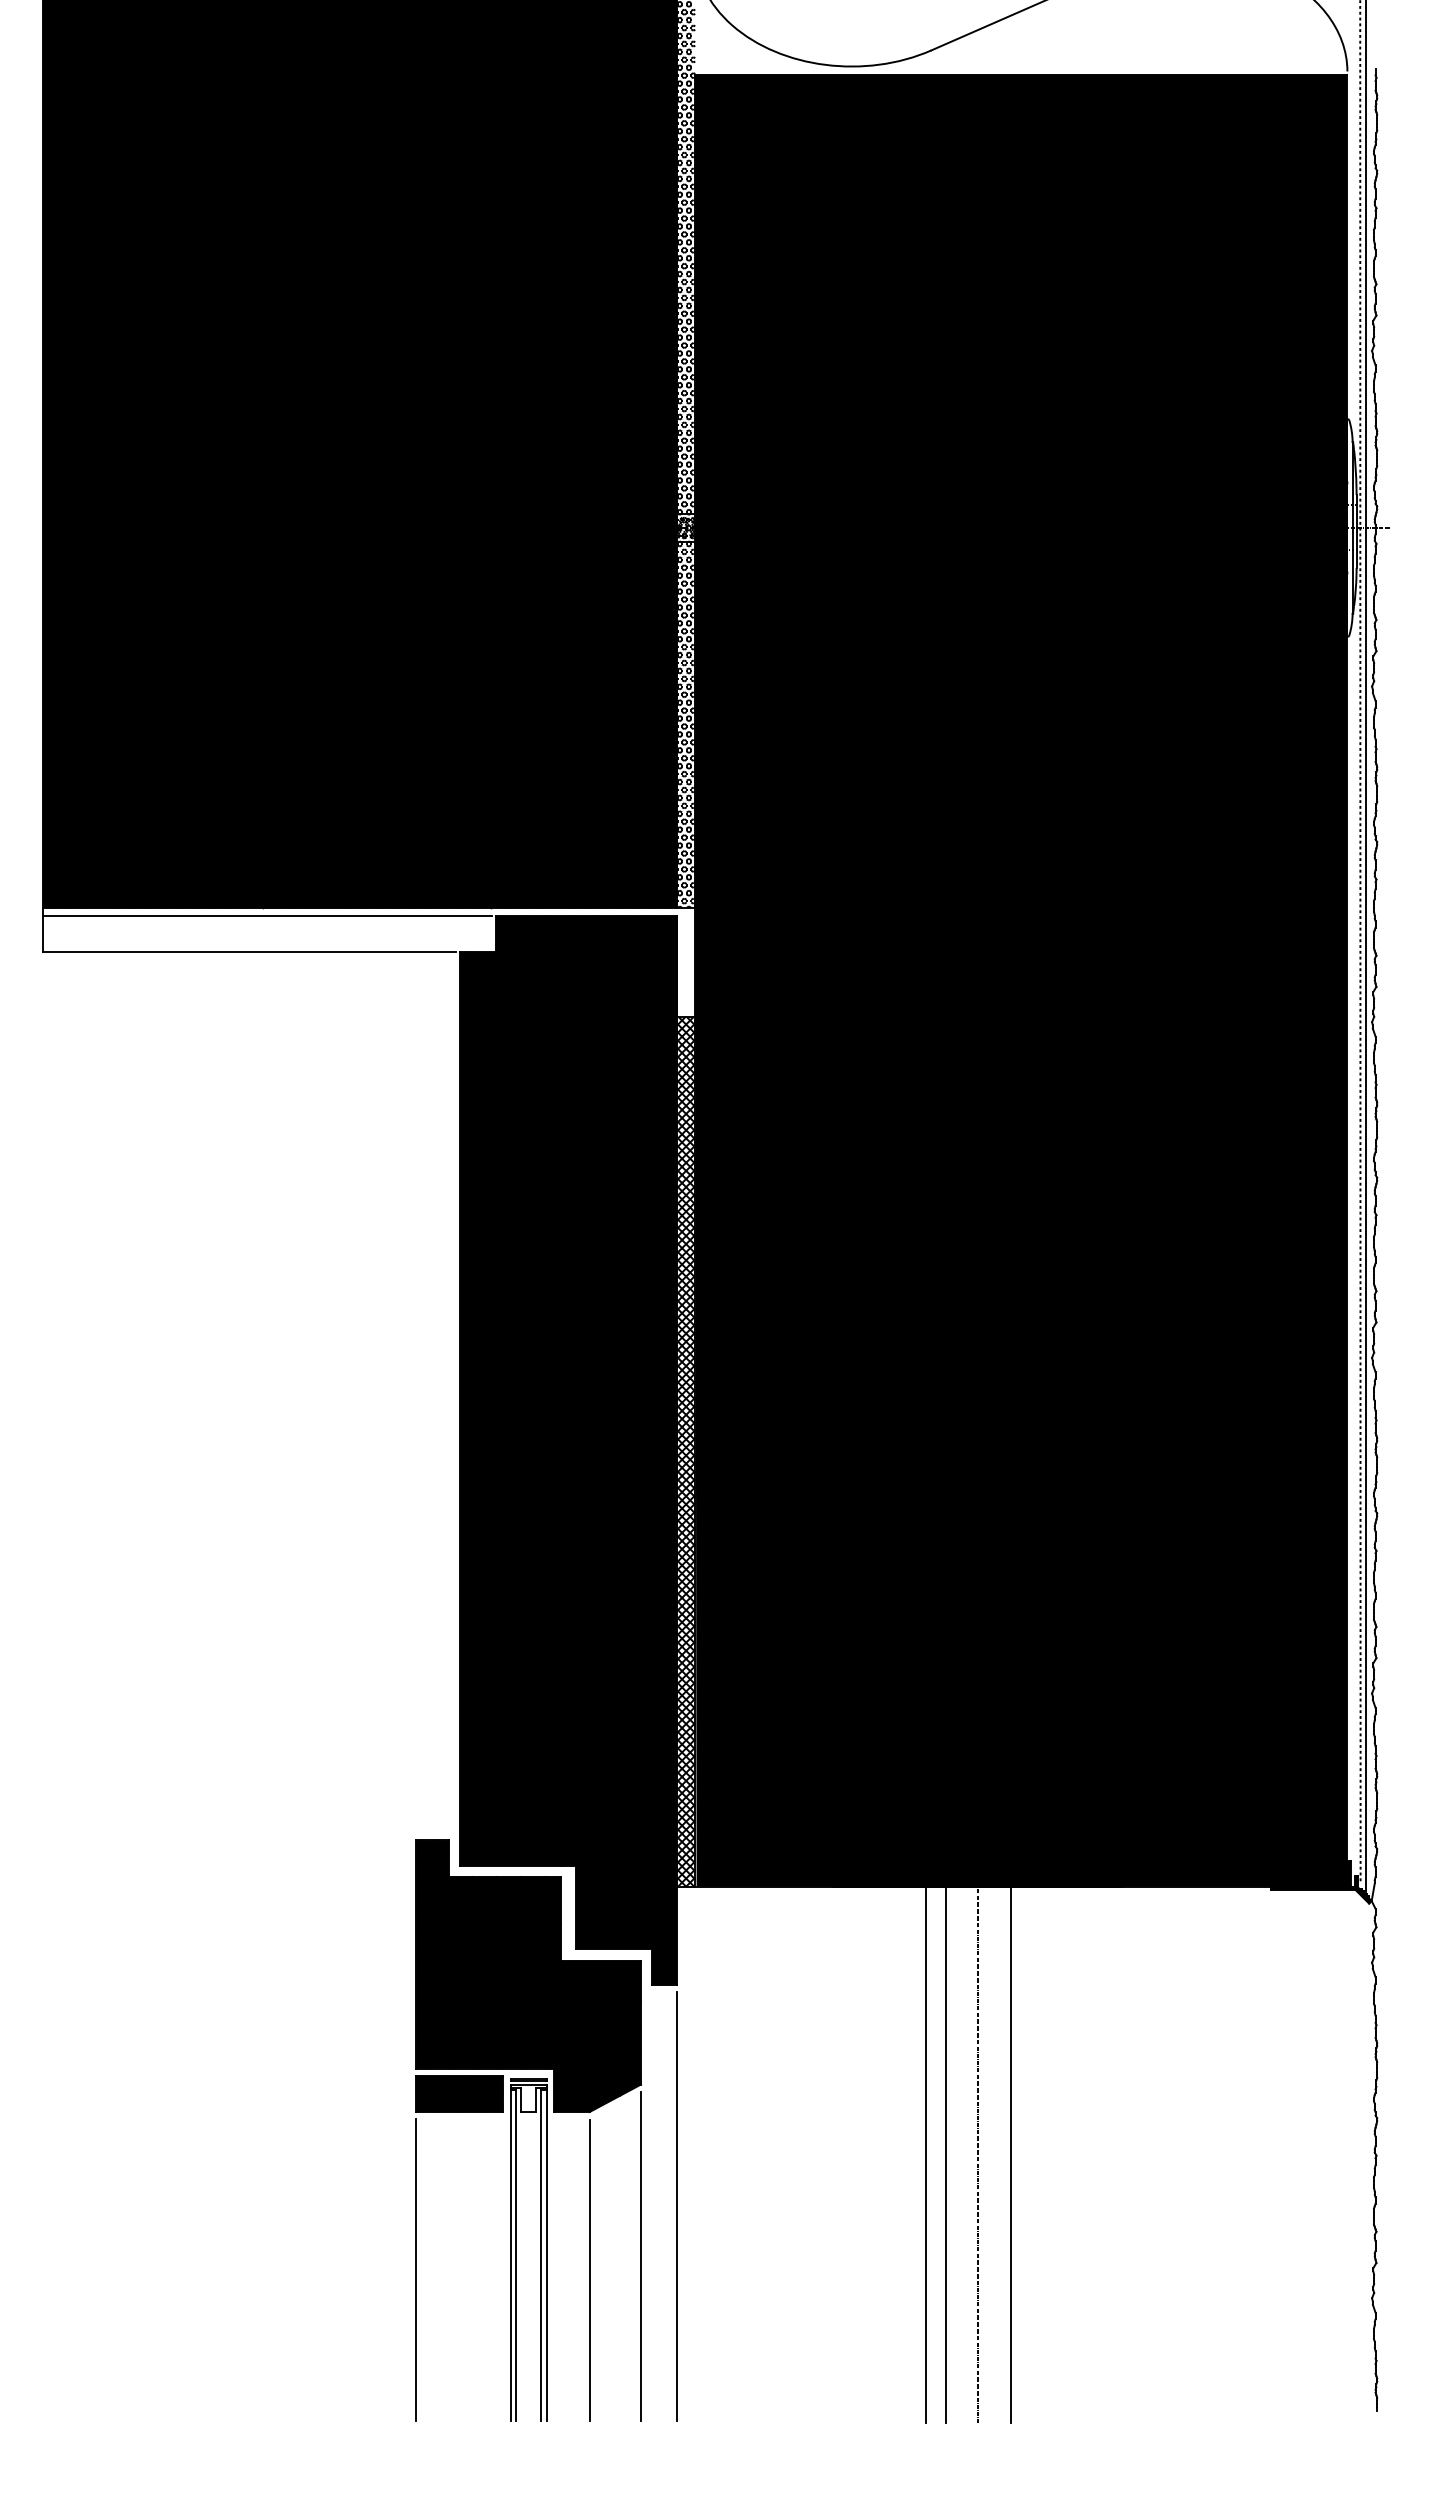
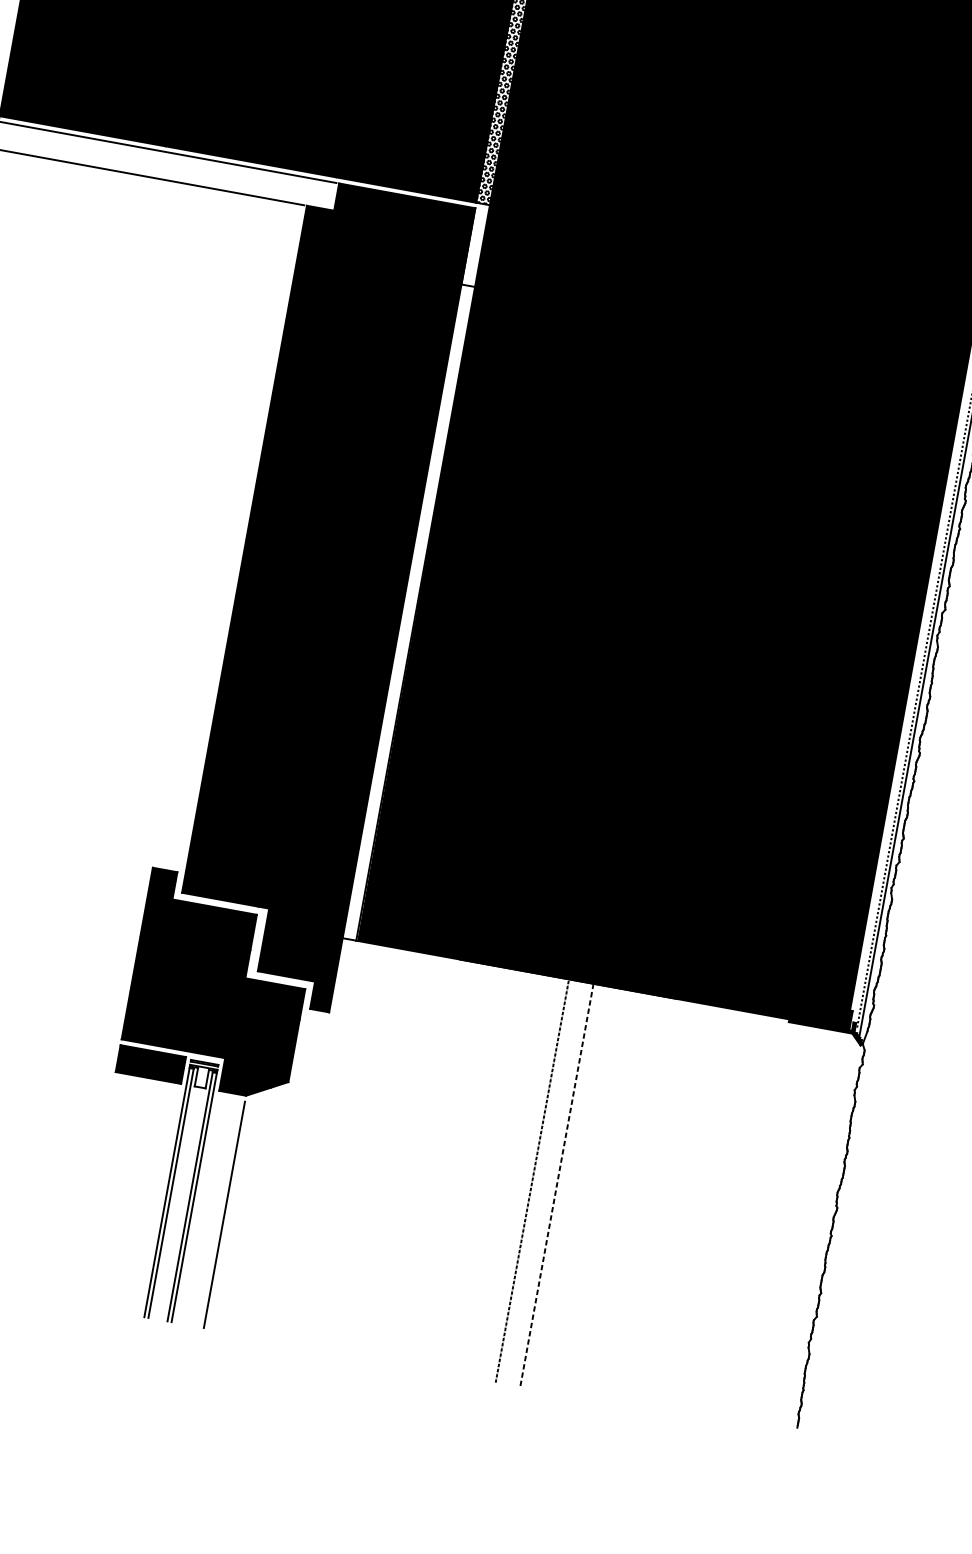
hatch: (686, 1451) -> (409, 612), removed
line: (925, 2154) -> (492, 1173), removed
line: (945, 2154) -> (507, 1176), removed
line: (1010, 2155) -> (556, 1185), solid -> dashed
line: (677, 2206) -> (299, 1178), removed
line: (640, 2255) -> (264, 1210), removed
line: (416, 2269) -> (94, 1190), removed

